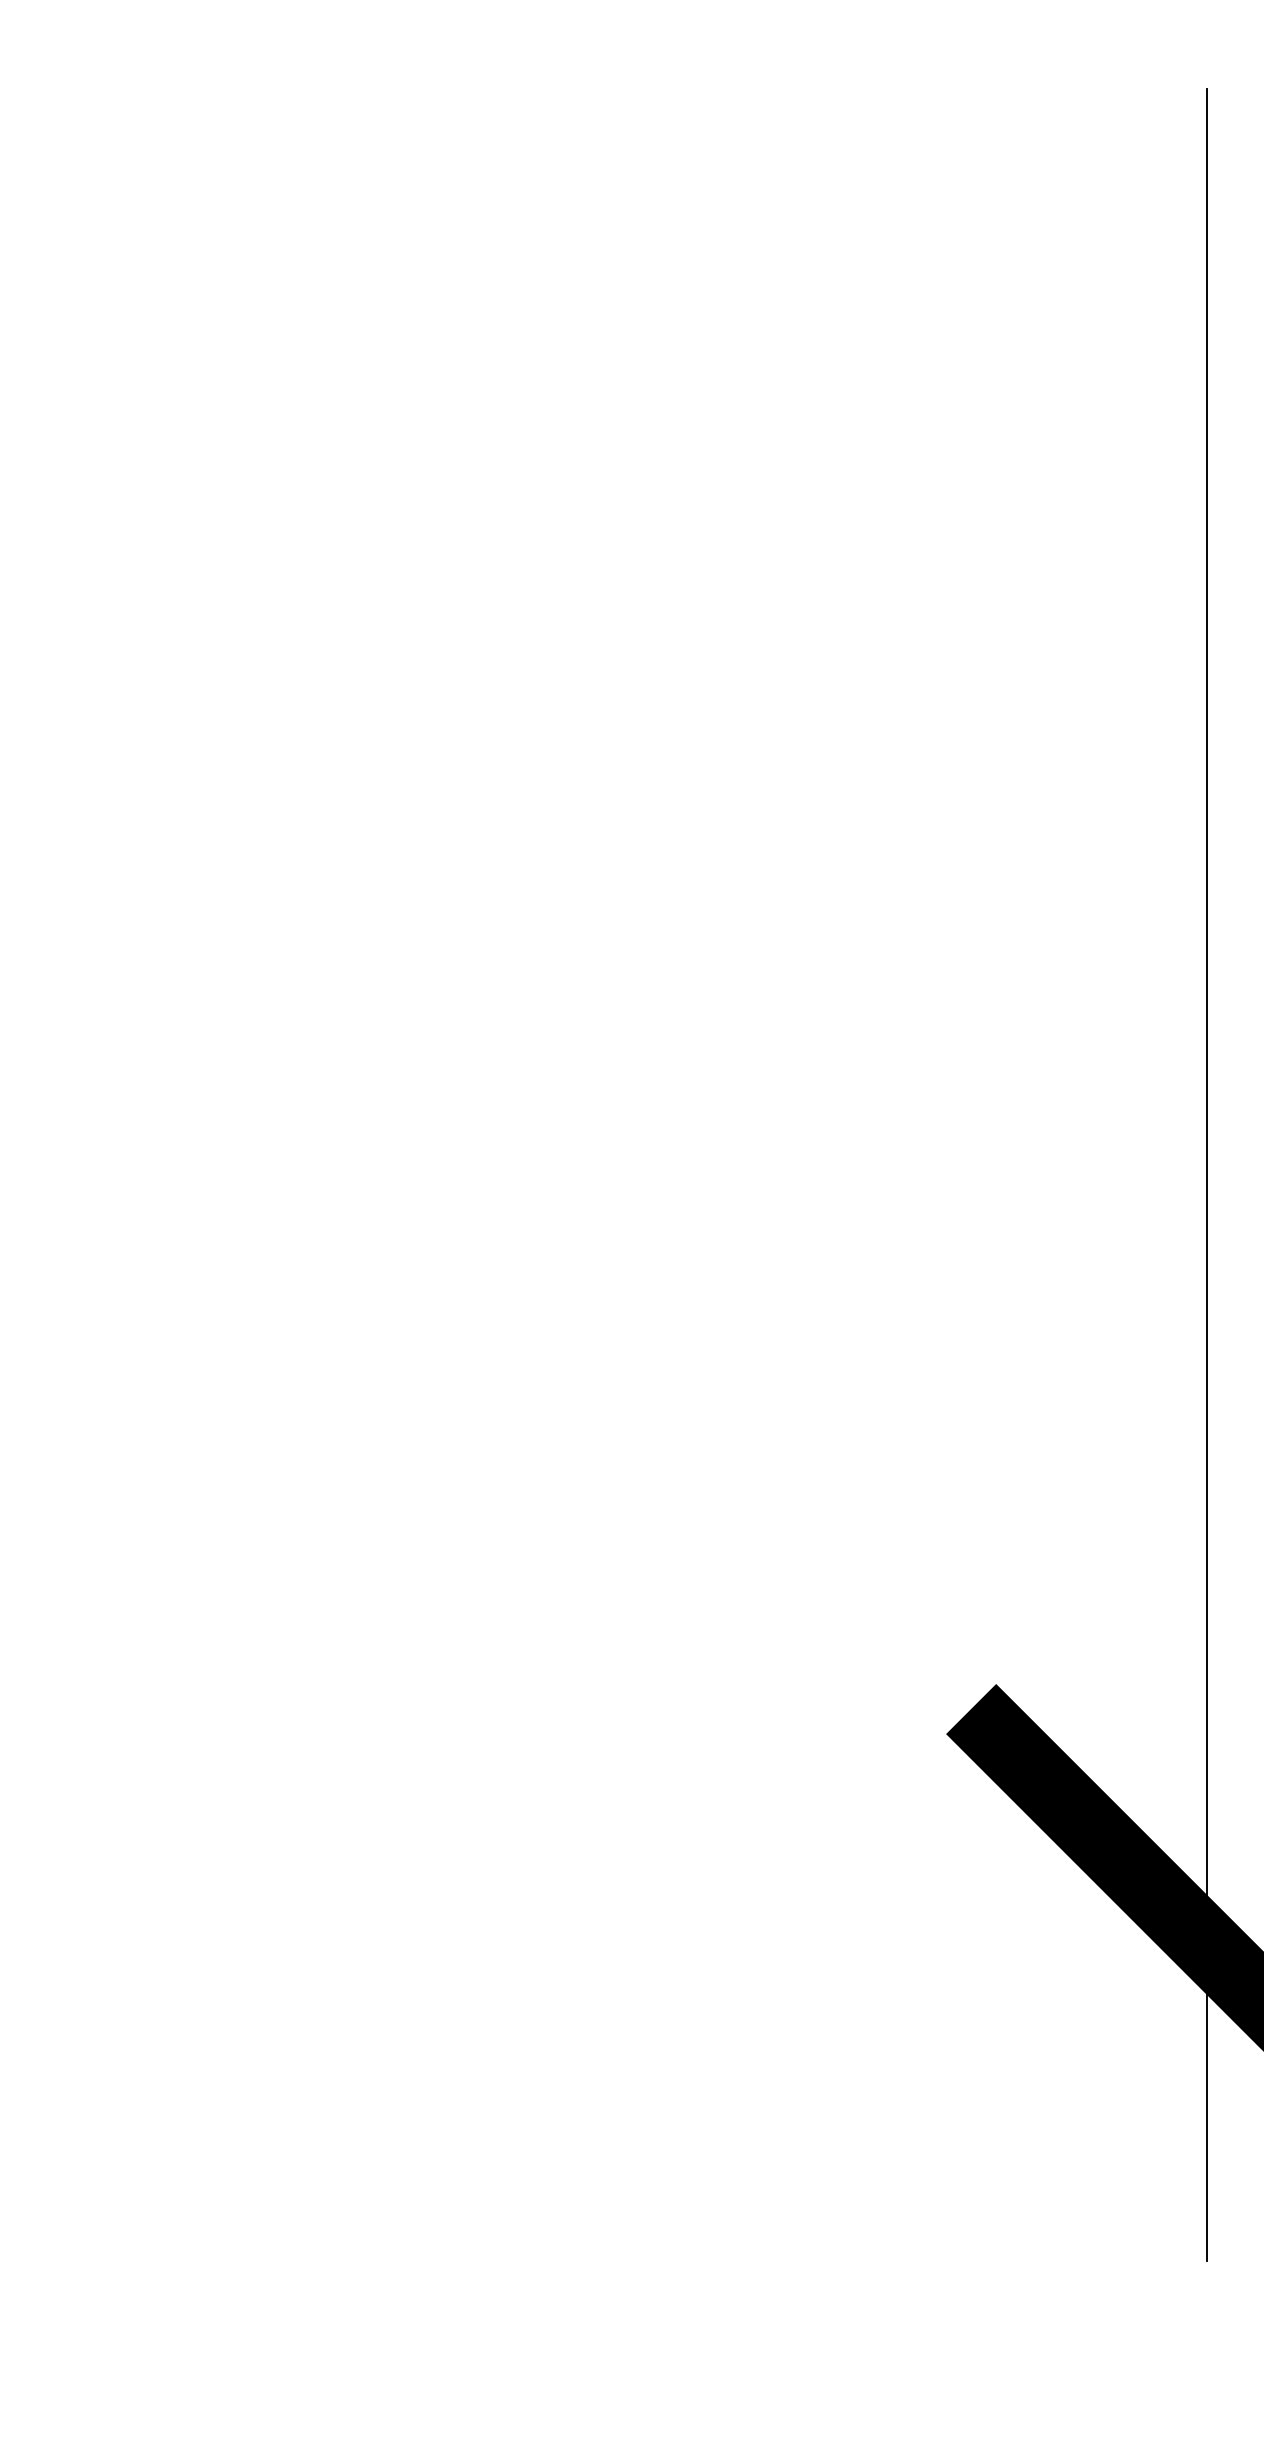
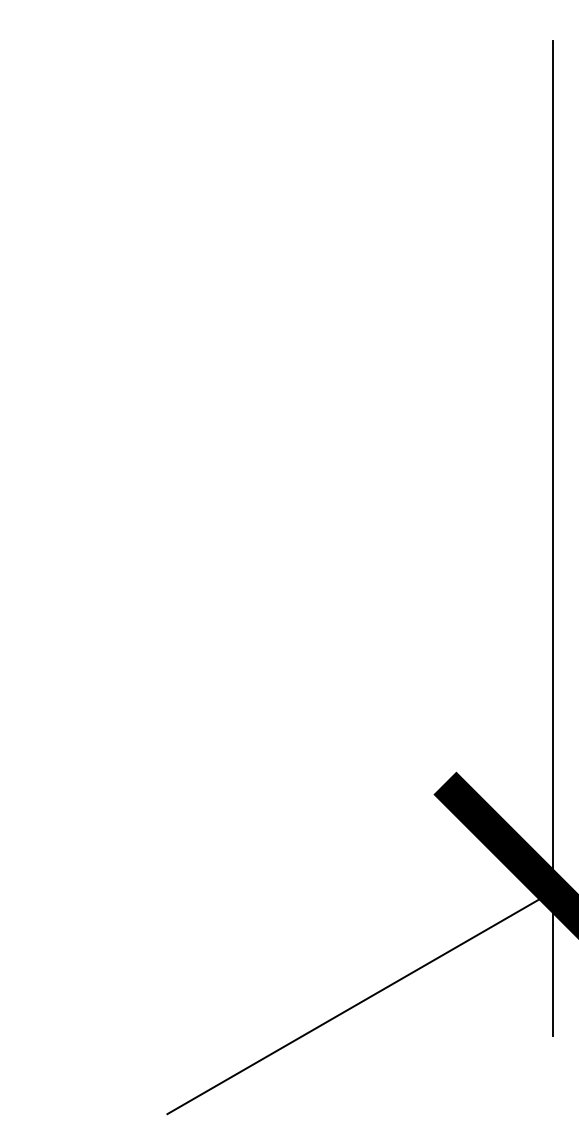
line: (786, 2187) -> (360, 1002), added

